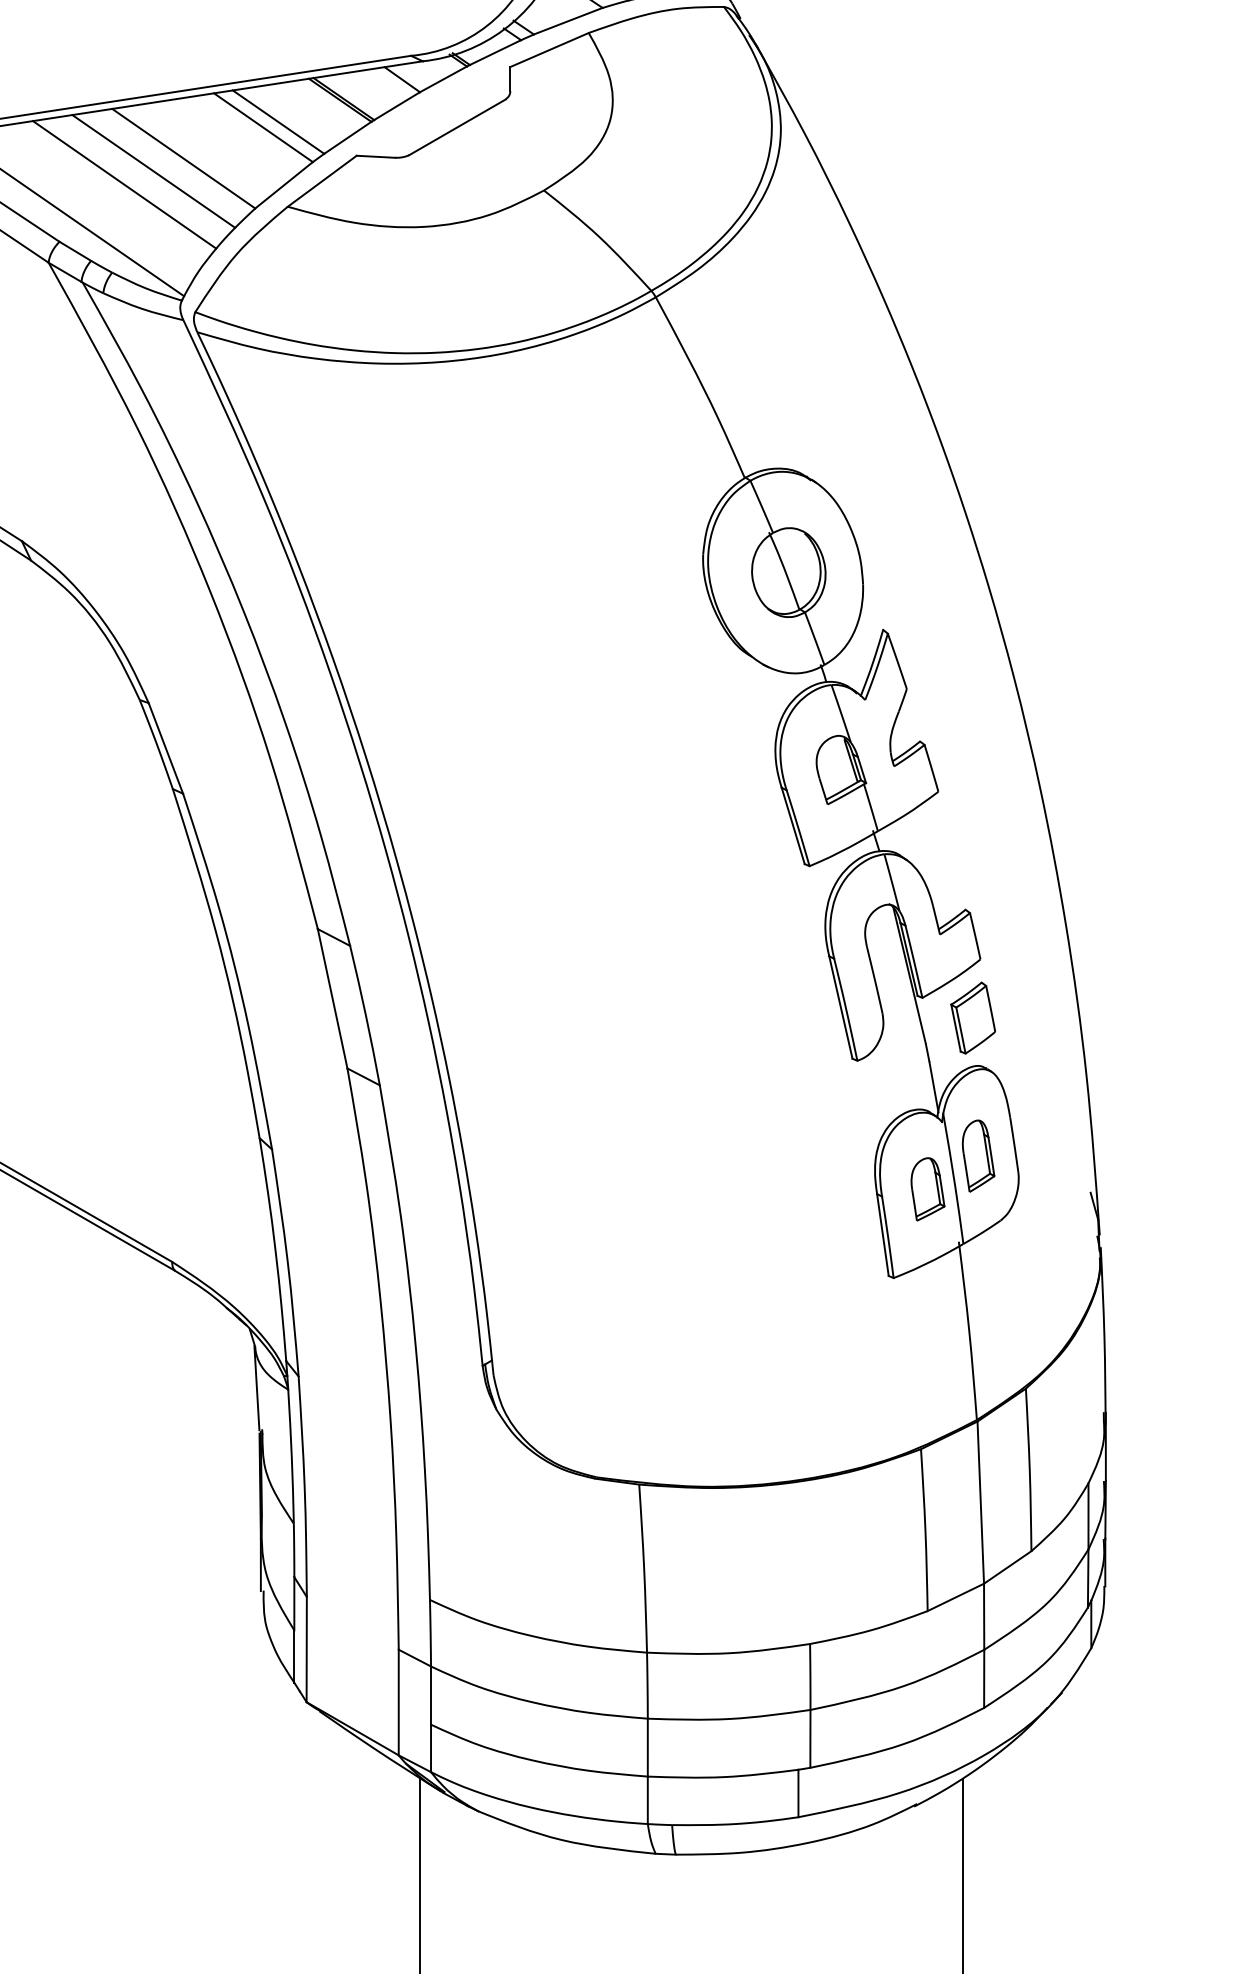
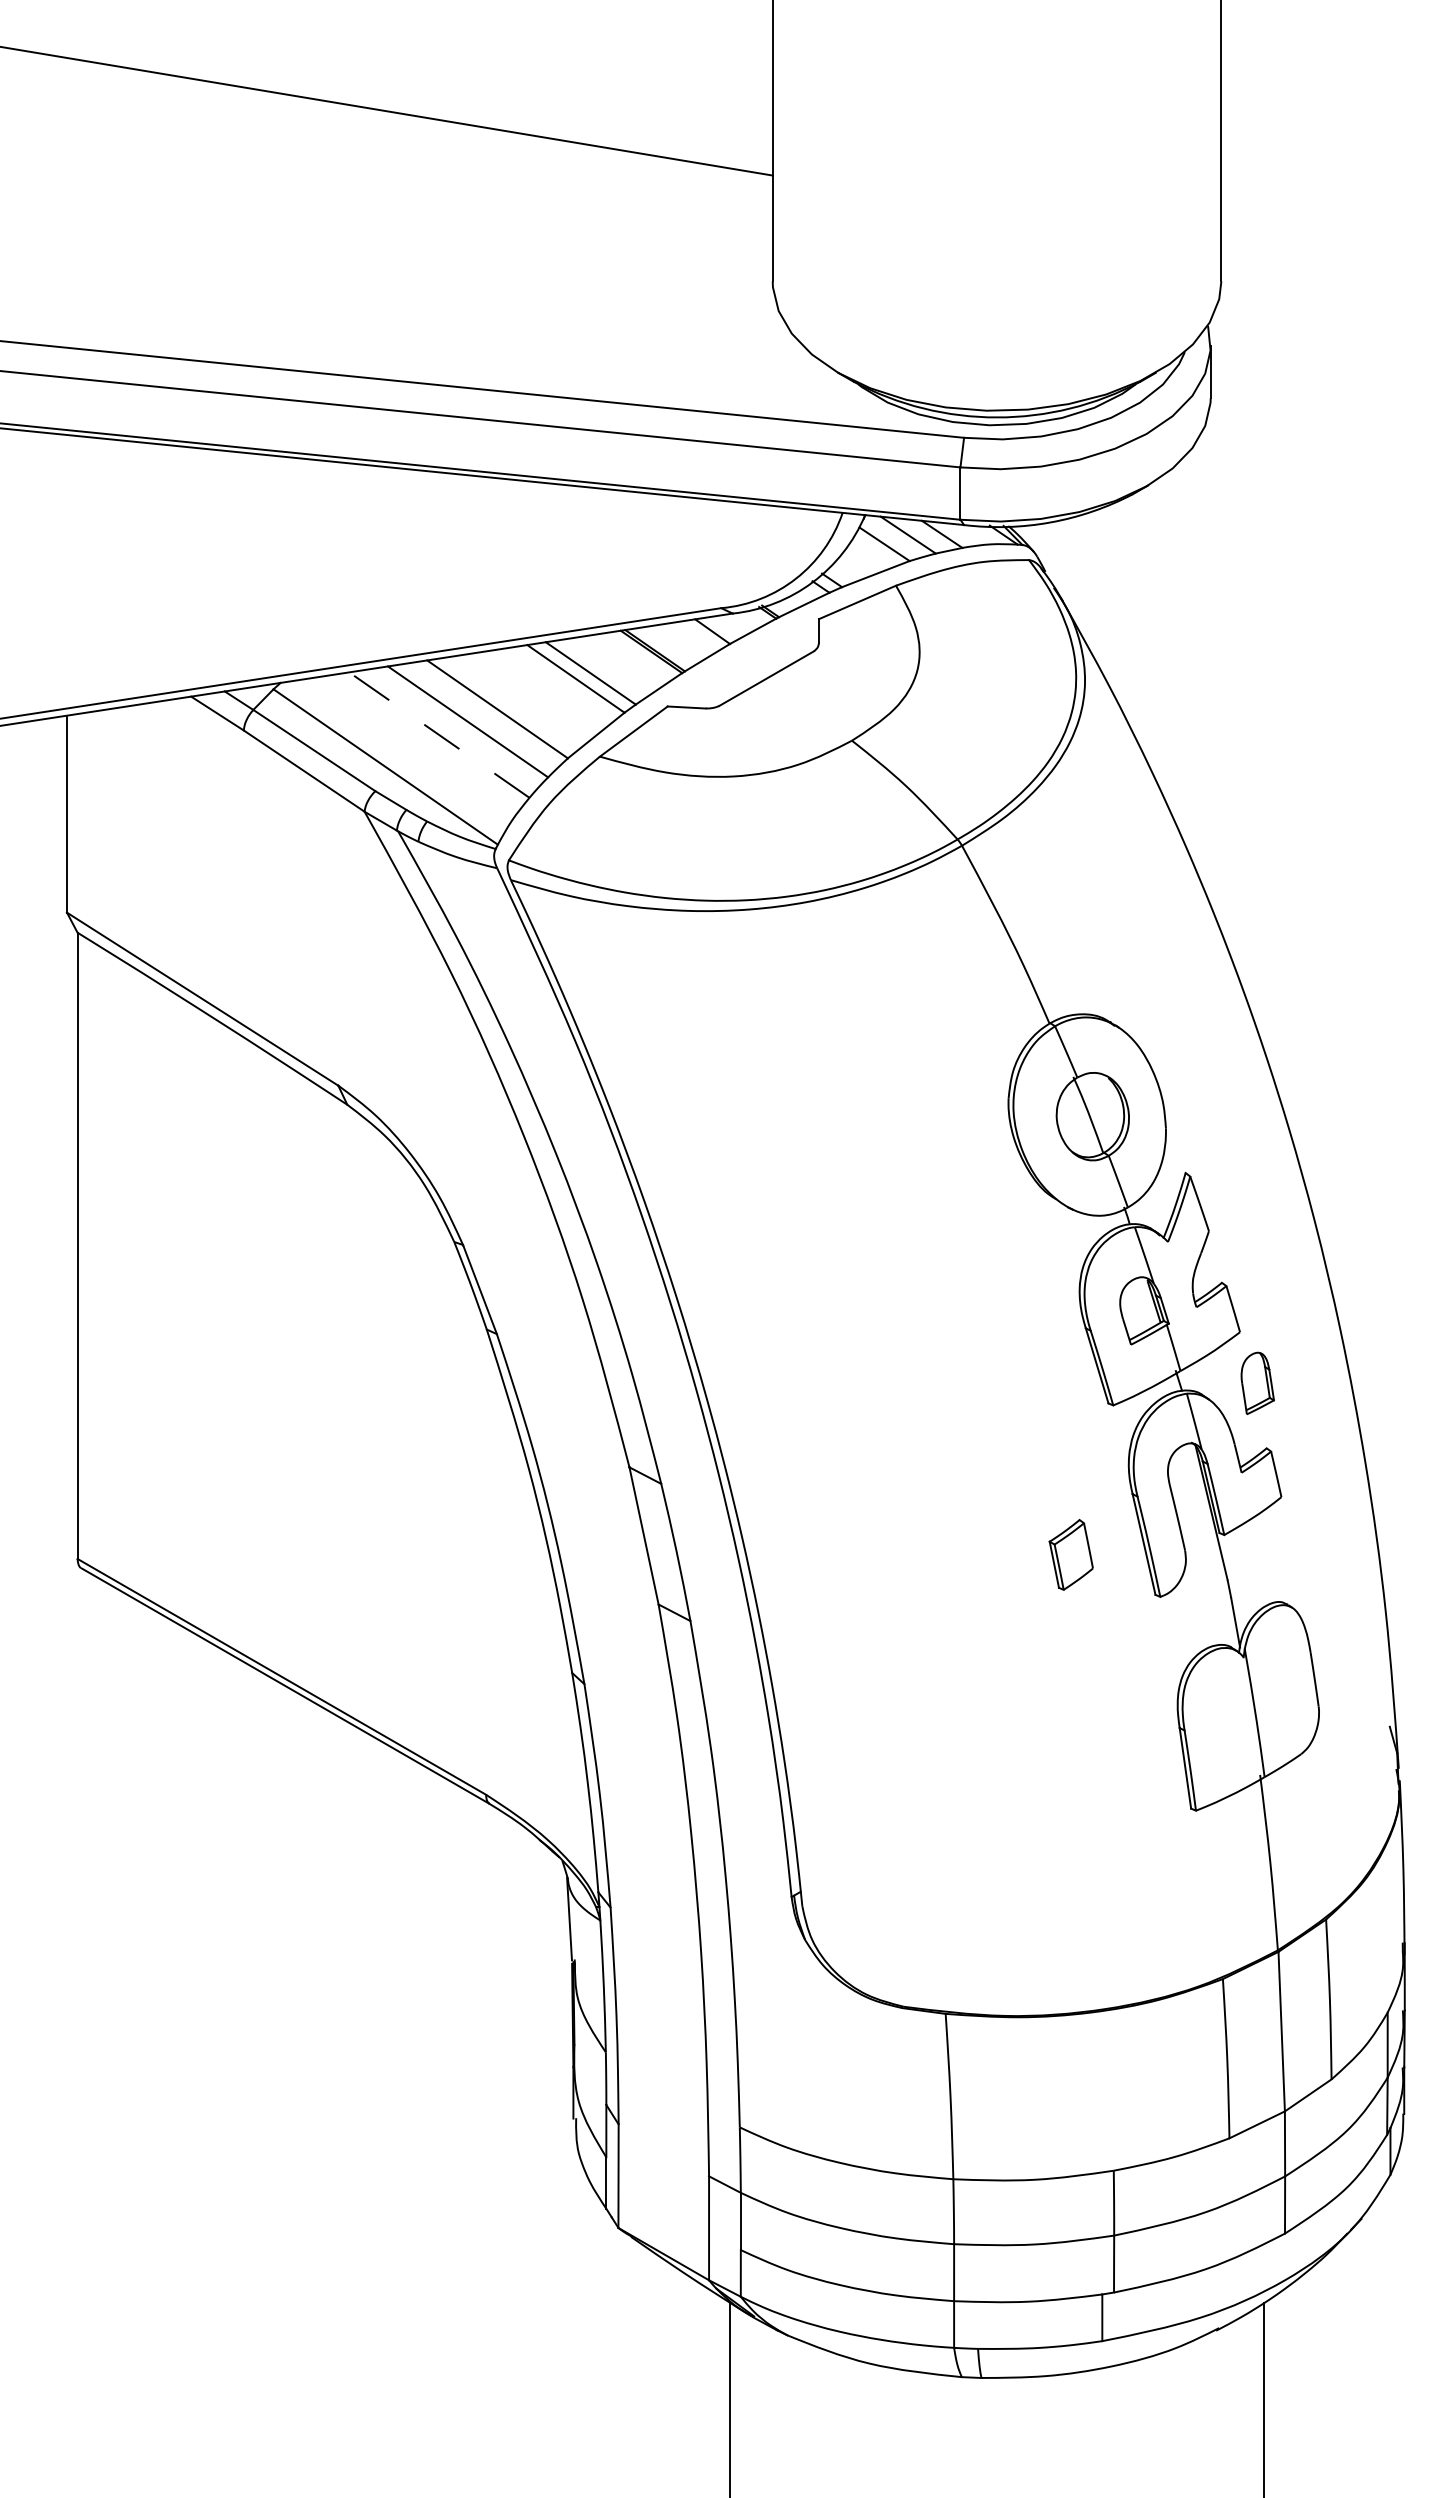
line: (124, 185) -> (439, 735), solid -> dashed
part: (972, 1017) -> (1070, 1554), moved
part: (978, 1155) -> (1279, 1690), removed
part: (927, 1188) -> (1257, 1382), moved

